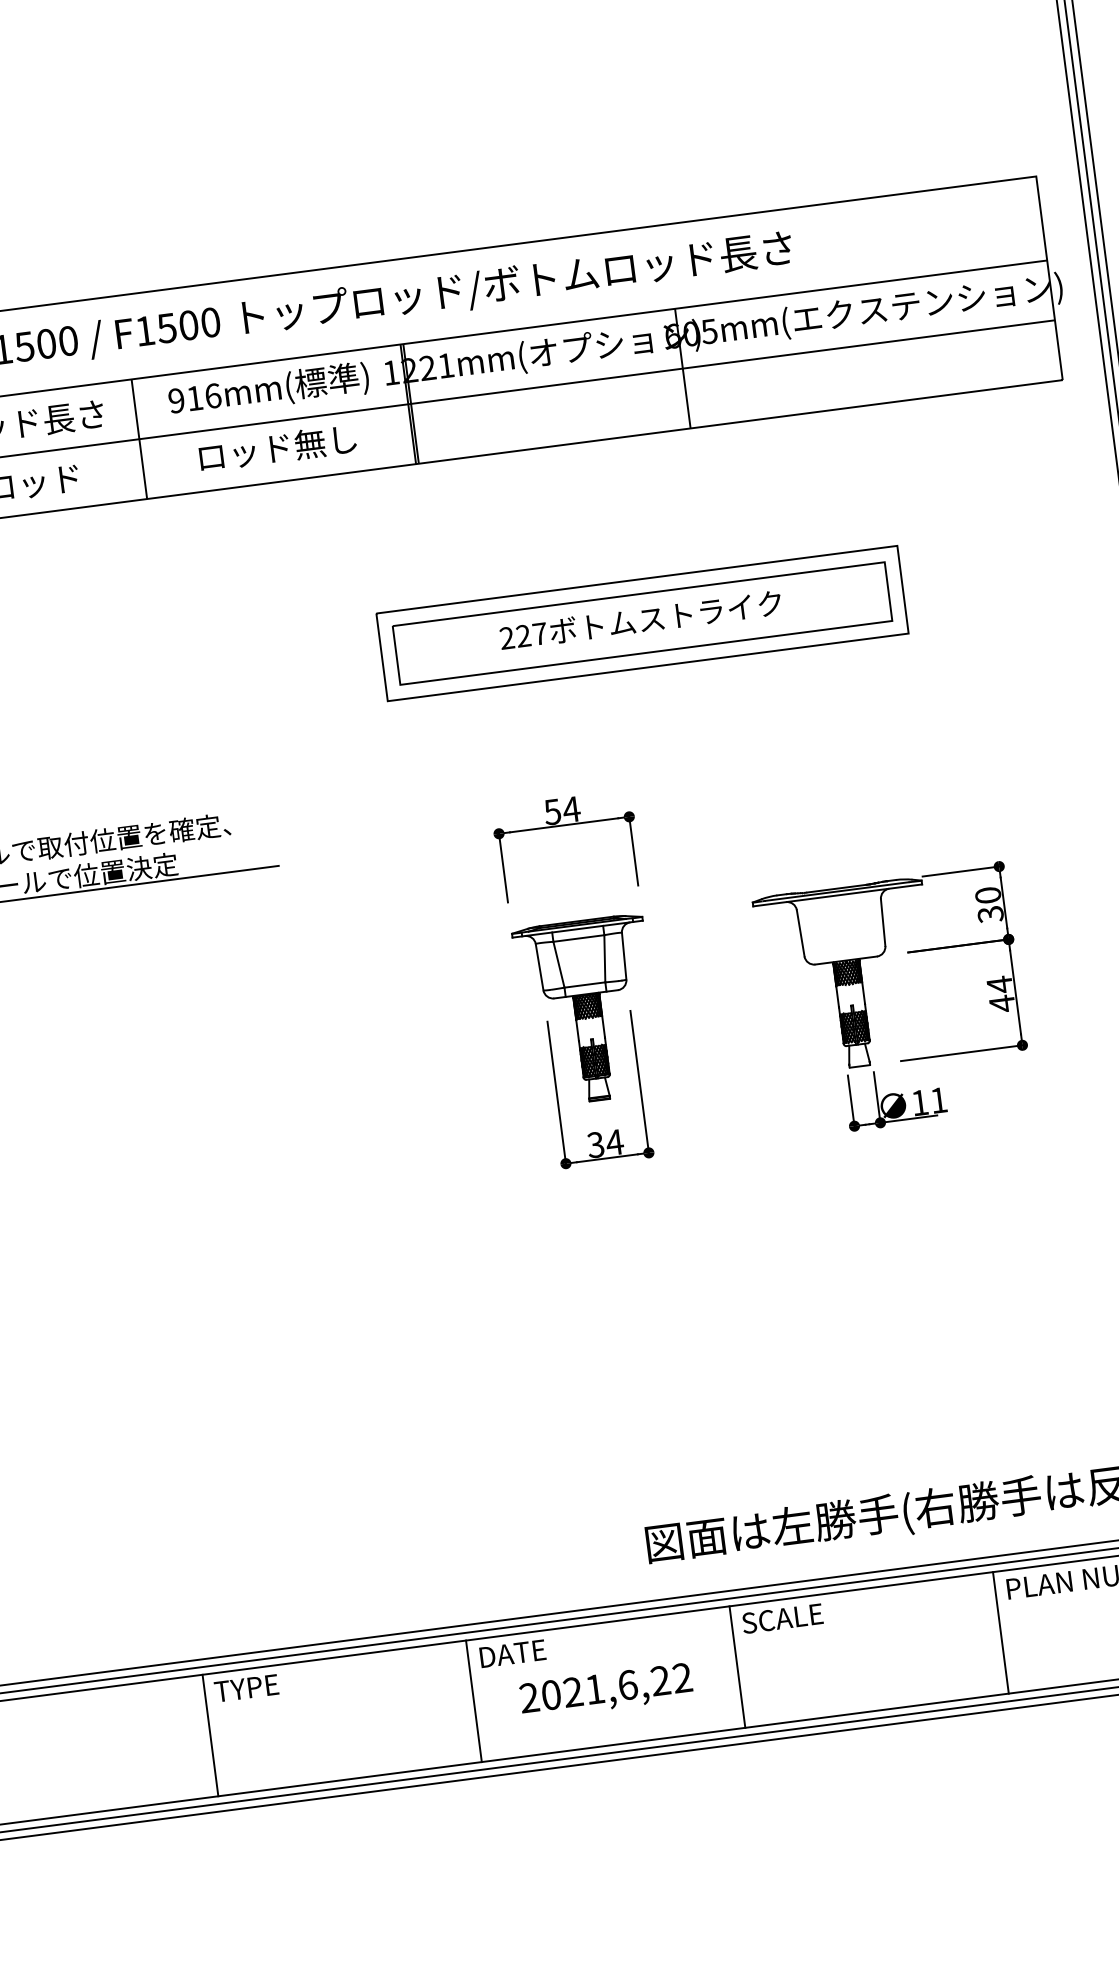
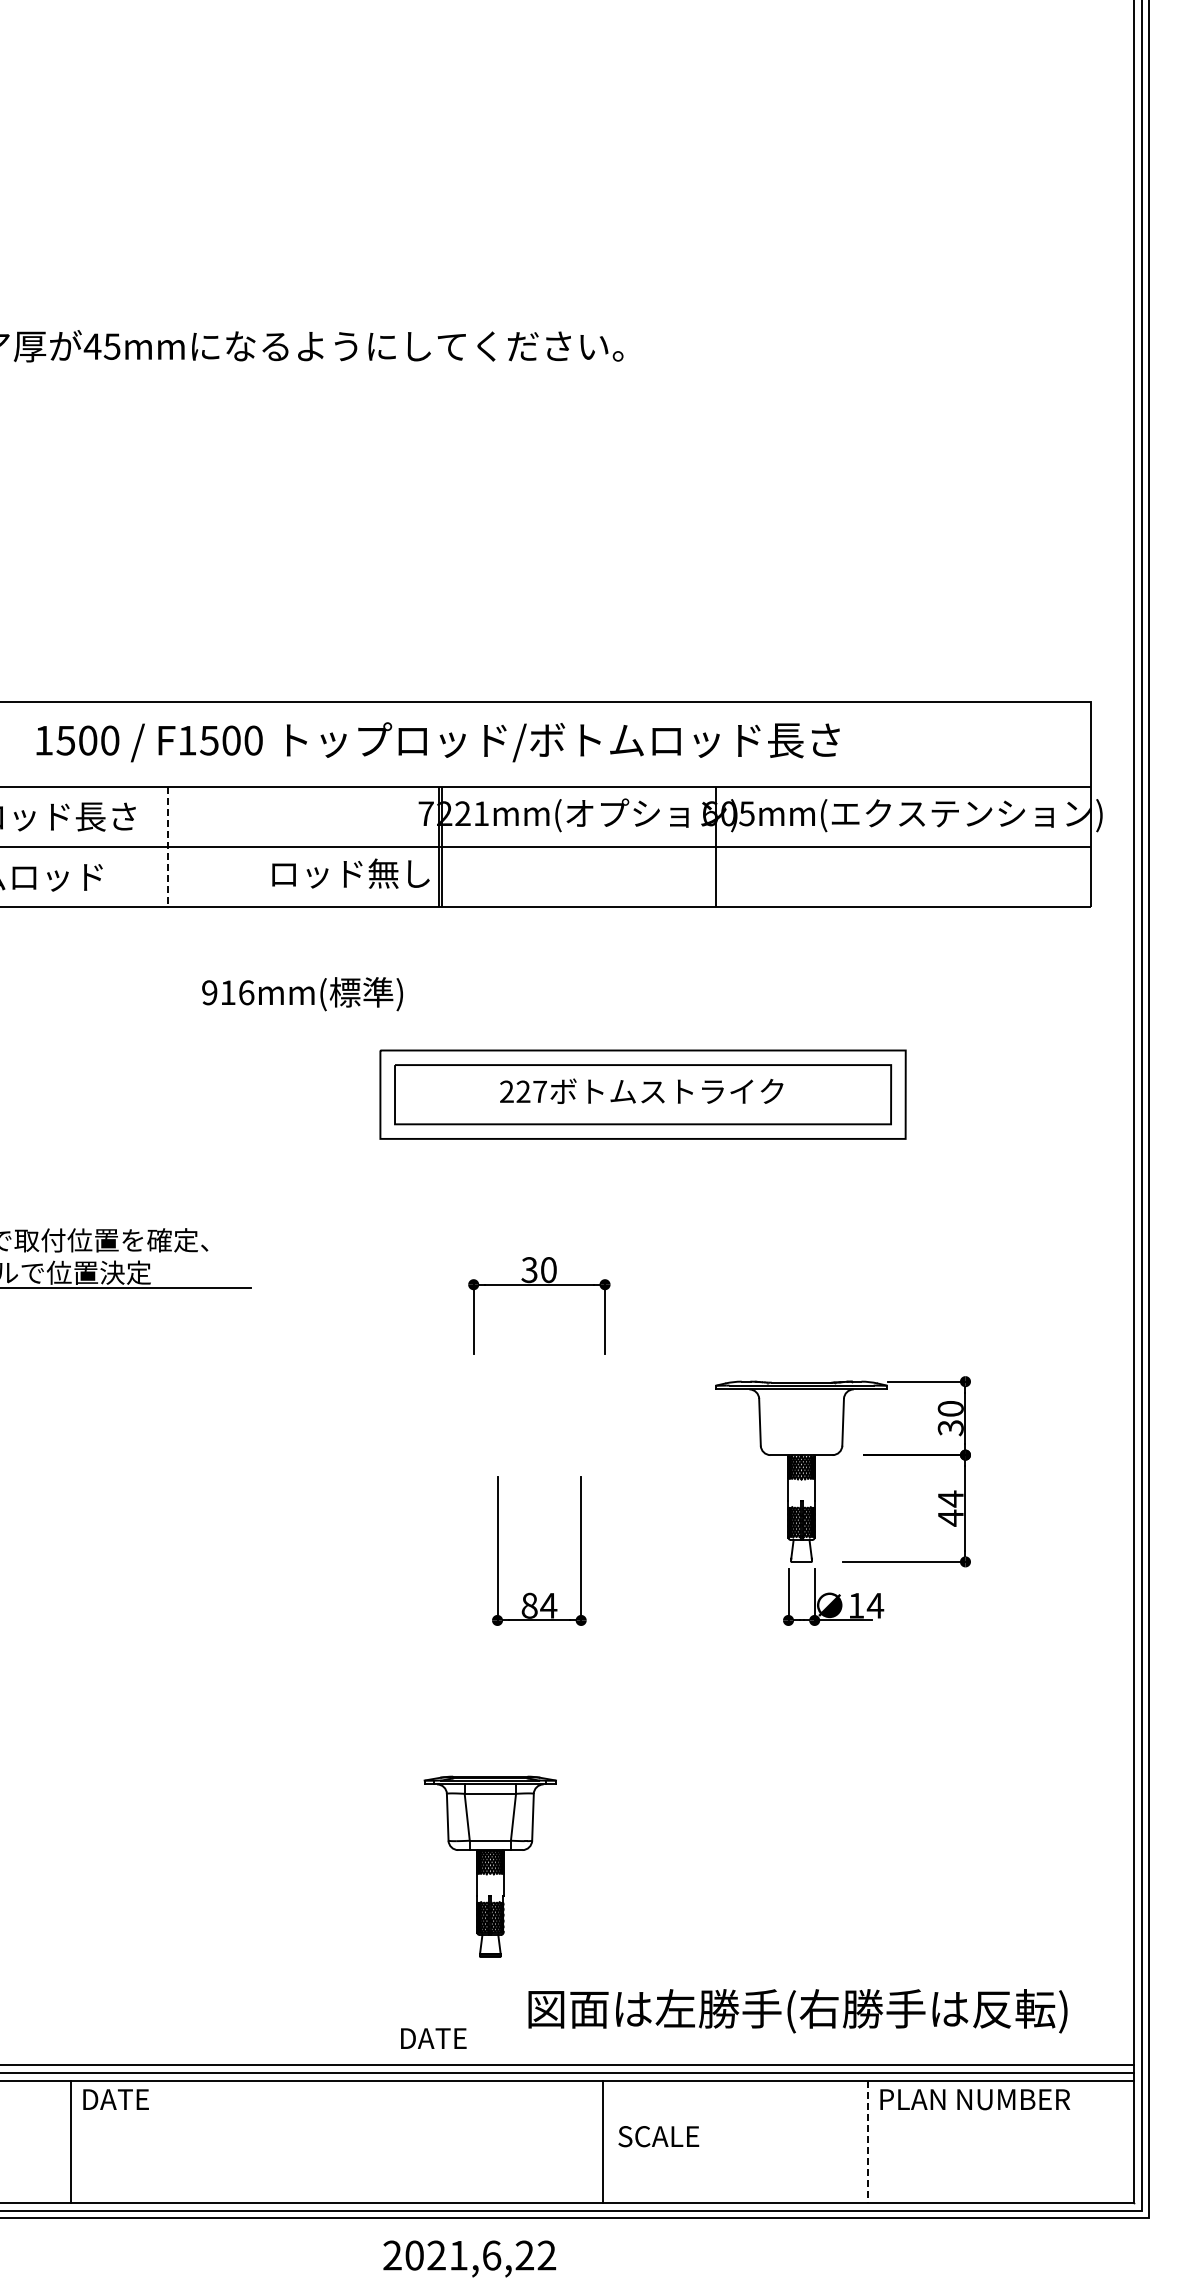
text: (390, 372) -> (425, 813), 1221mm( -> 7221mm(
text: (268, 390) -> (302, 994), moved
line: (139, 439) -> (167, 847), solid -> dashed
text: (277, 447) -> (350, 873), moved
text: (562, 811) -> (539, 1270), 54 -> 30
part: (587, 1010) -> (489, 1866), moved
text: (938, 1100) -> (875, 1605), 11 -> 14
text: (595, 1144) -> (529, 1605), 34 -> 84
text: (782, 1618) -> (658, 2136), moved
line: (1001, 1633) -> (868, 2142), solid -> dashed
text: (512, 1653) -> (433, 2038), moved
text: (247, 1688) -> (114, 2099), TYPE -> DATE
text: (606, 1690) -> (469, 2258), moved
line: (474, 1700) -> (337, 2141), removed

